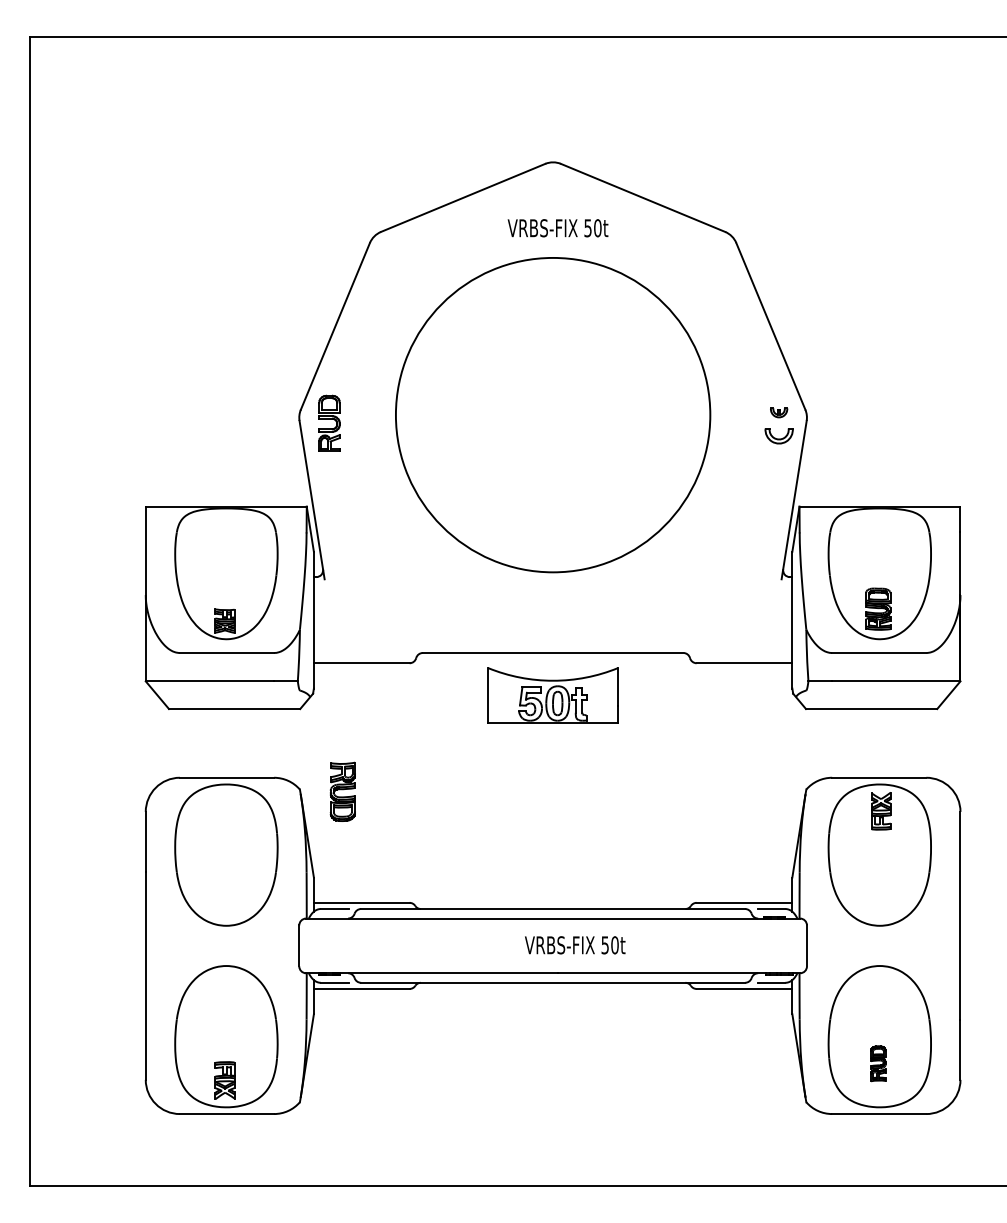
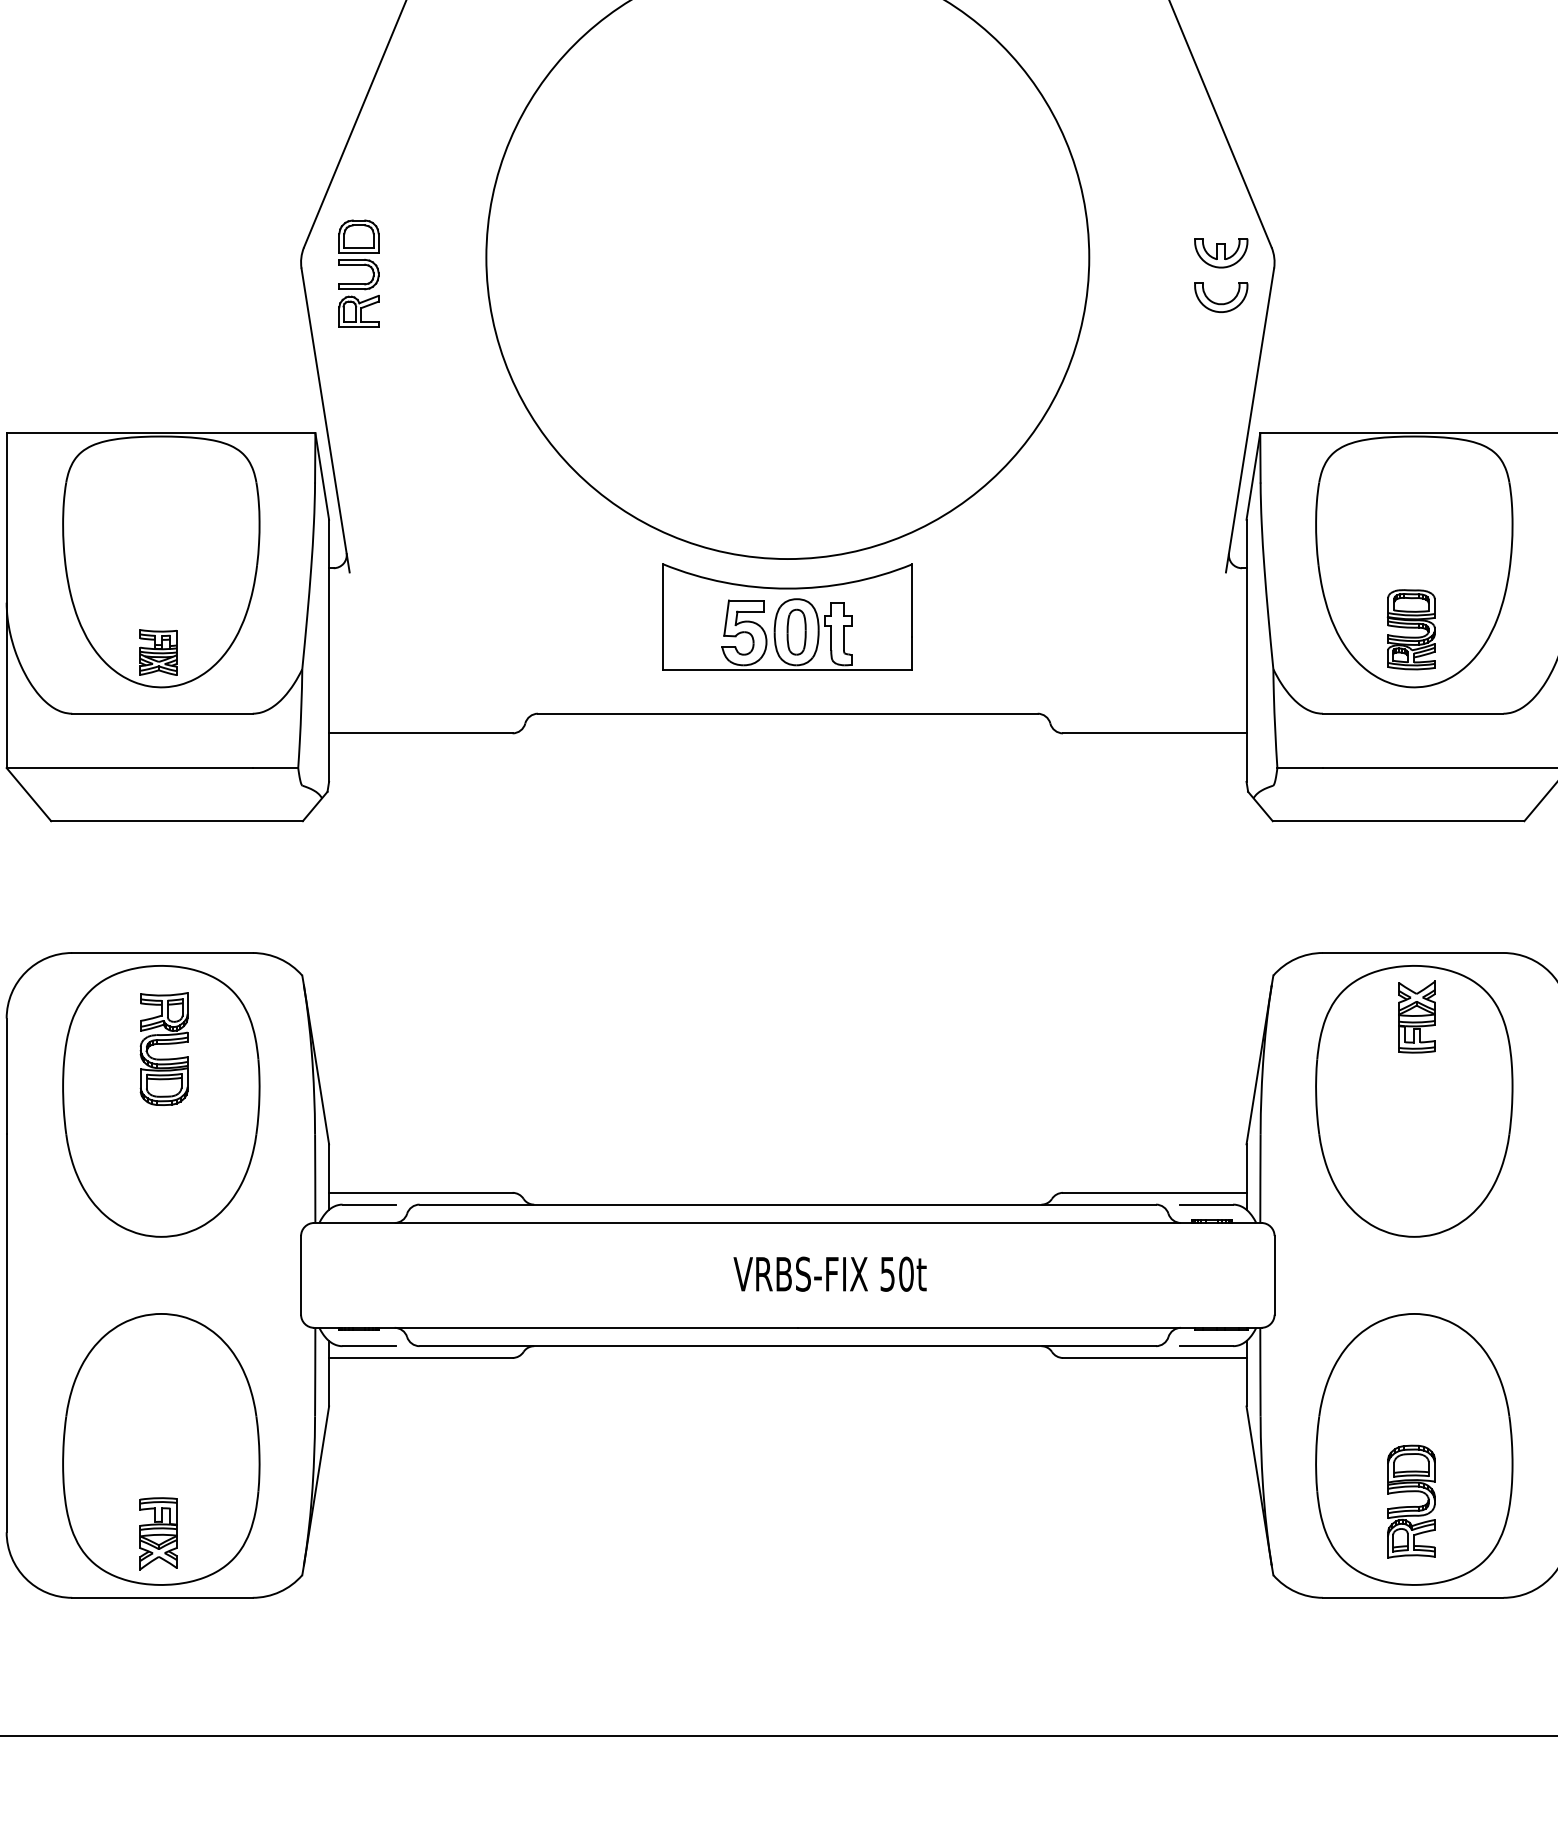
part: (778, 412) -> (1219, 252), size x1.67
part: (552, 695) -> (786, 616), moved
part: (342, 791) -> (163, 1048), moved
part: (878, 1063) -> (1411, 1500), size x1.67

